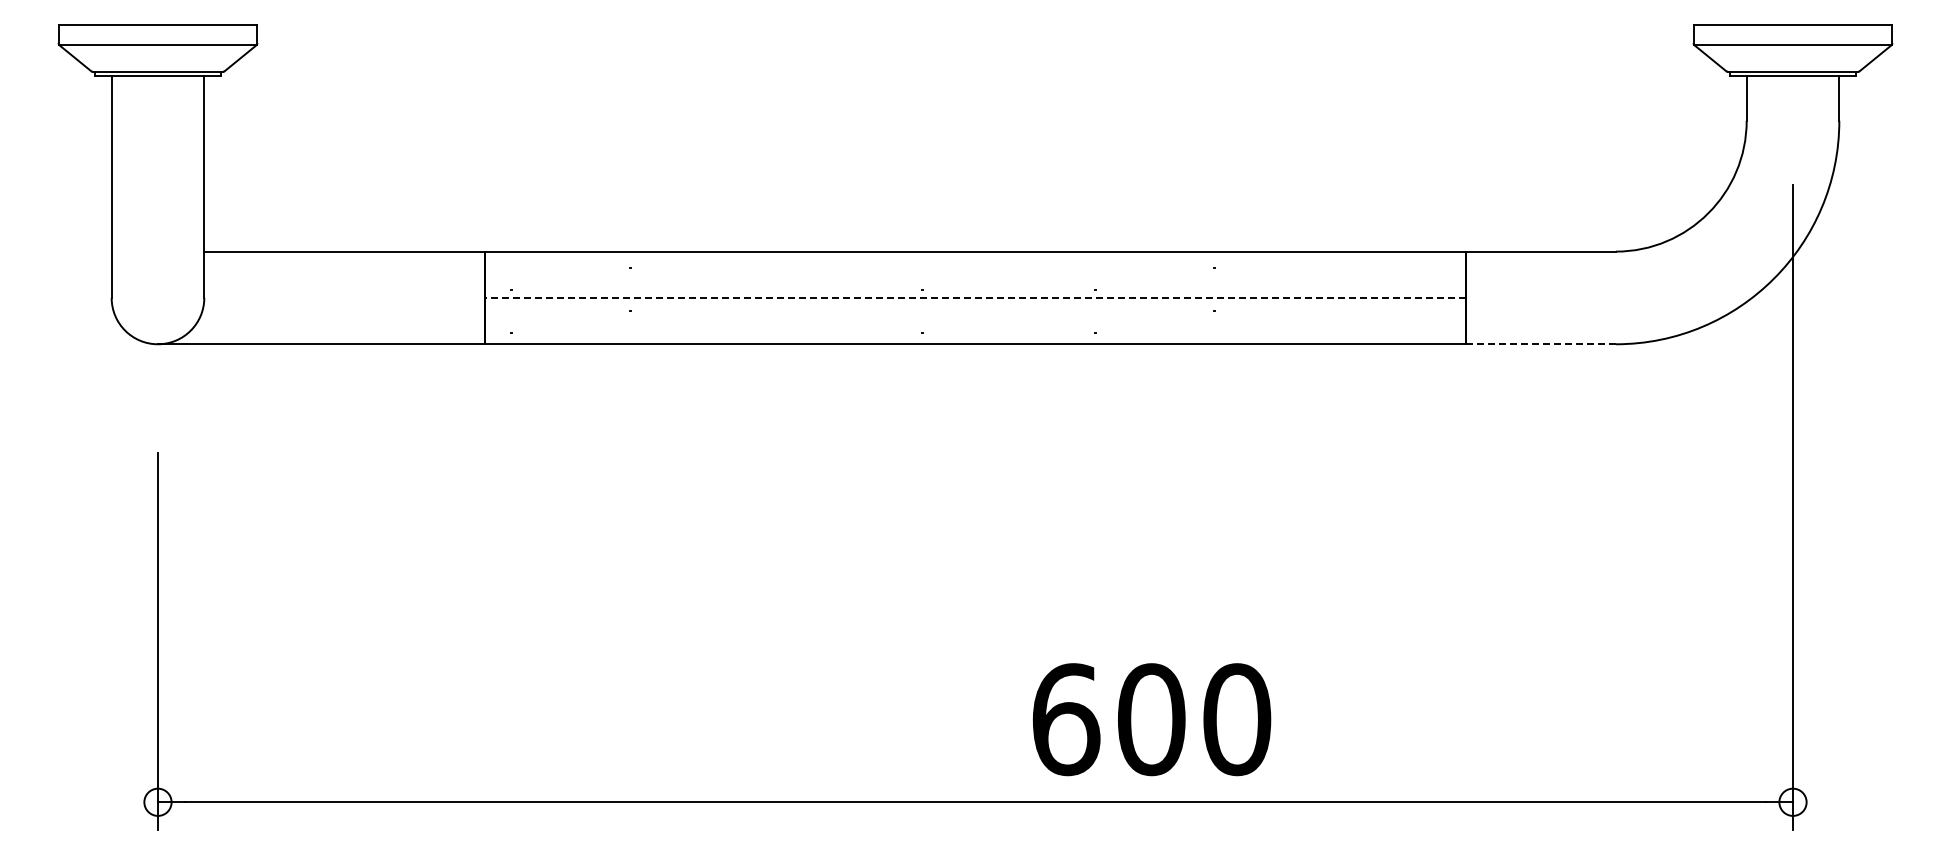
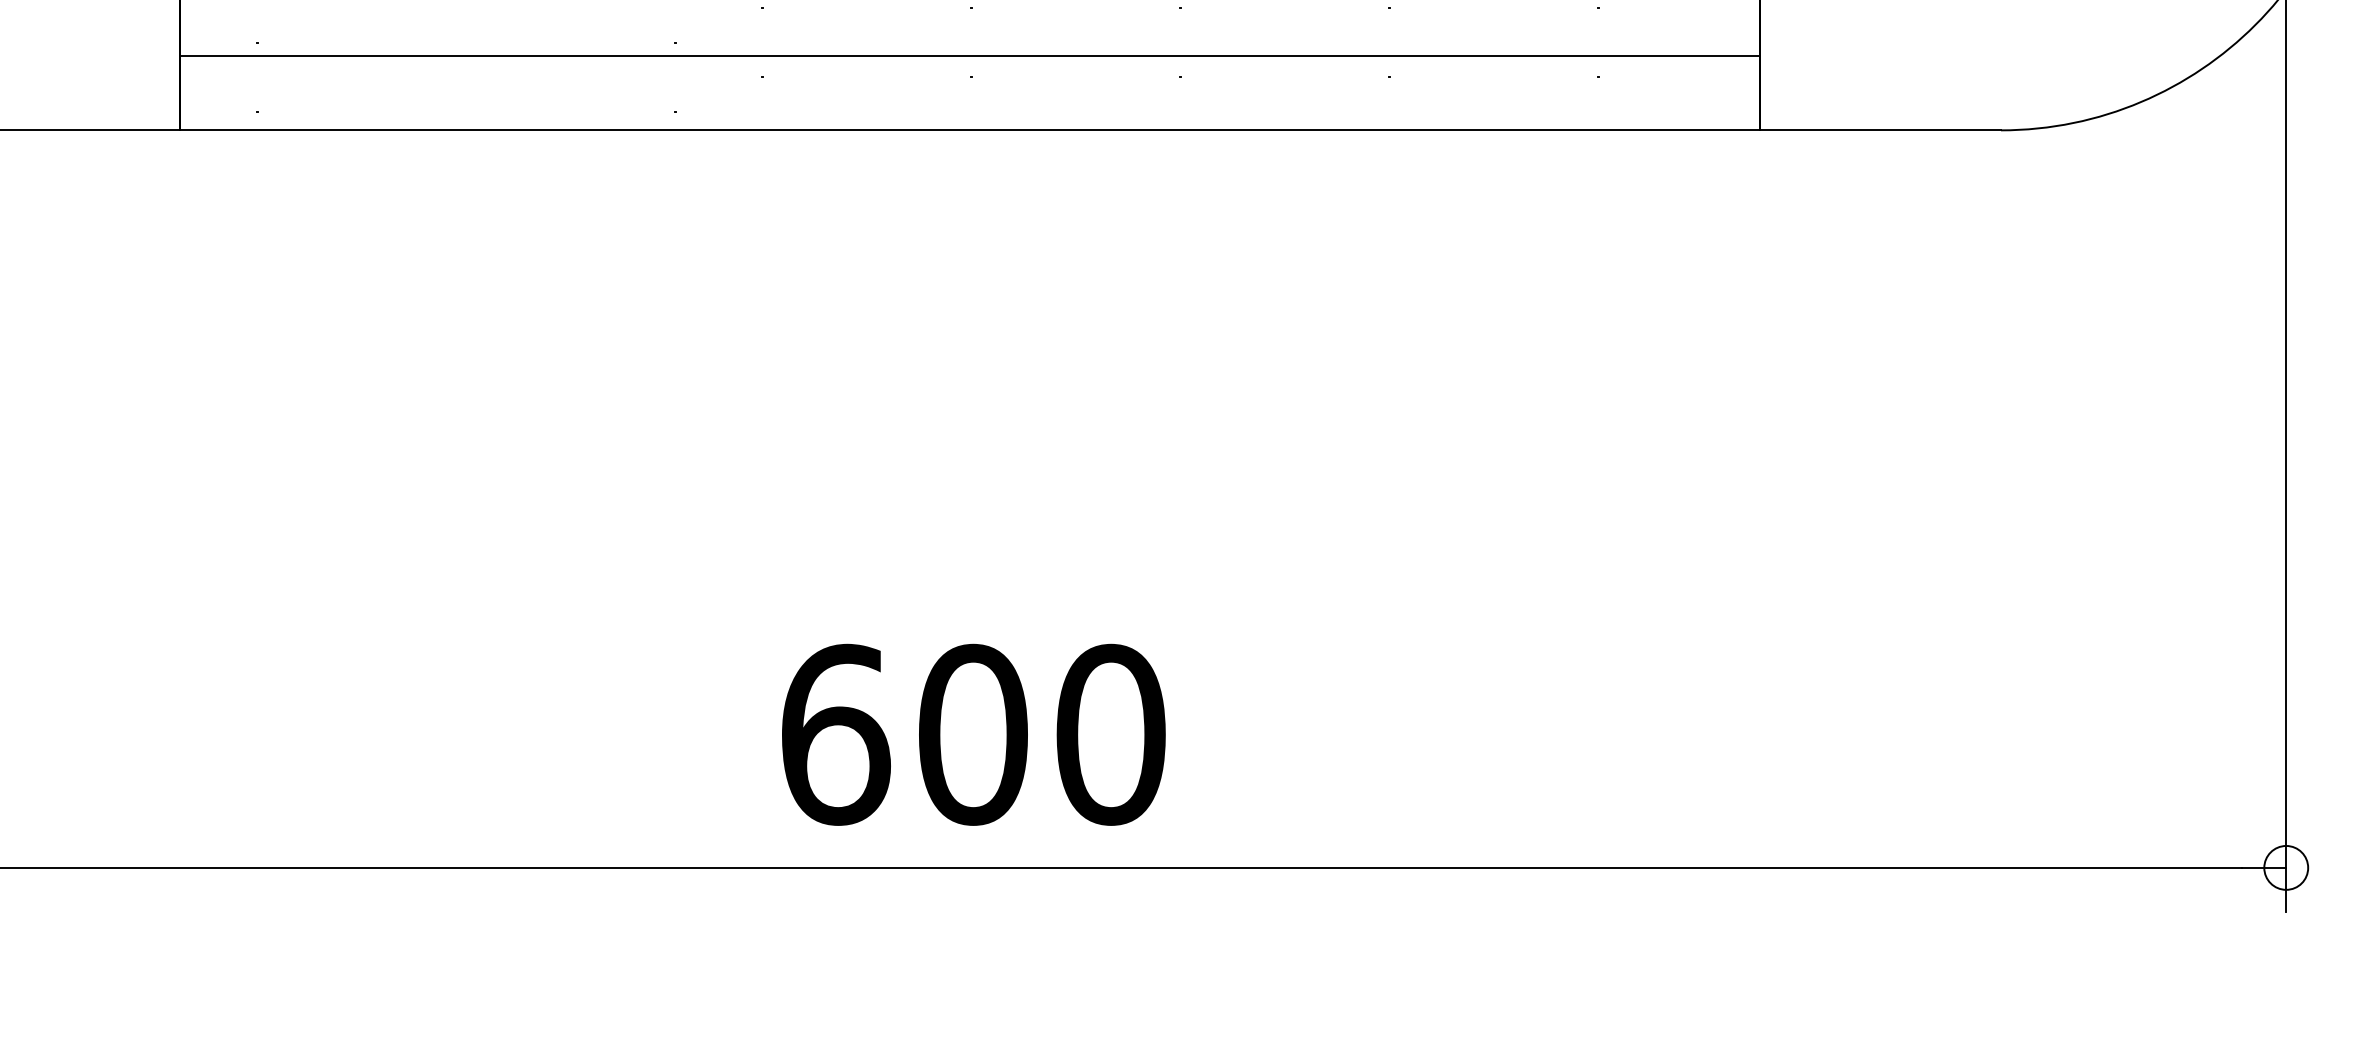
line: (975, 297) -> (969, 55), dashed -> solid
line: (1540, 344) -> (1879, 130), dashed -> solid
text: (1151, 719) -> (973, 734), moved

